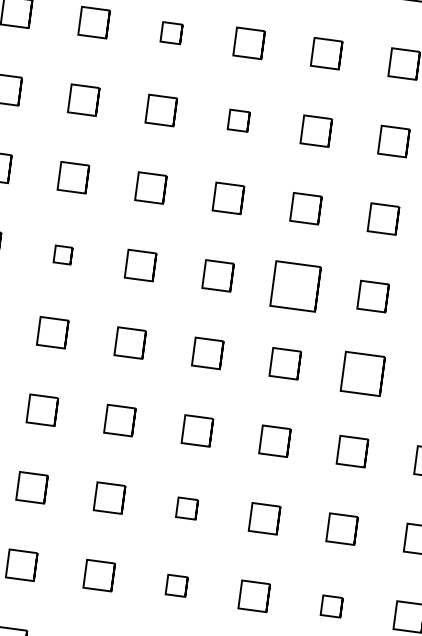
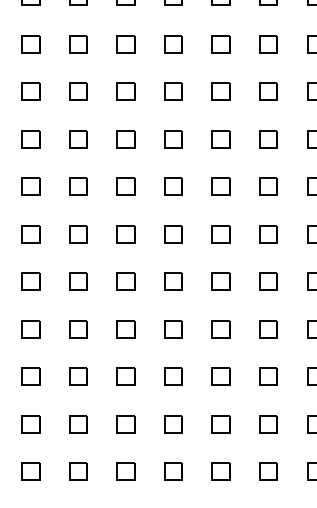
part: (170, 33) -> (125, 44), size x1.43
part: (238, 120) -> (173, 91), size x1.43
part: (63, 254) -> (78, 186), size x1.67
part: (294, 285) -> (220, 186), size x0.62
part: (362, 374) -> (268, 234), size x0.71
part: (186, 508) -> (173, 329), size x1.43
part: (176, 585) -> (173, 376), size x1.43
part: (331, 606) -> (268, 376), size x1.43

